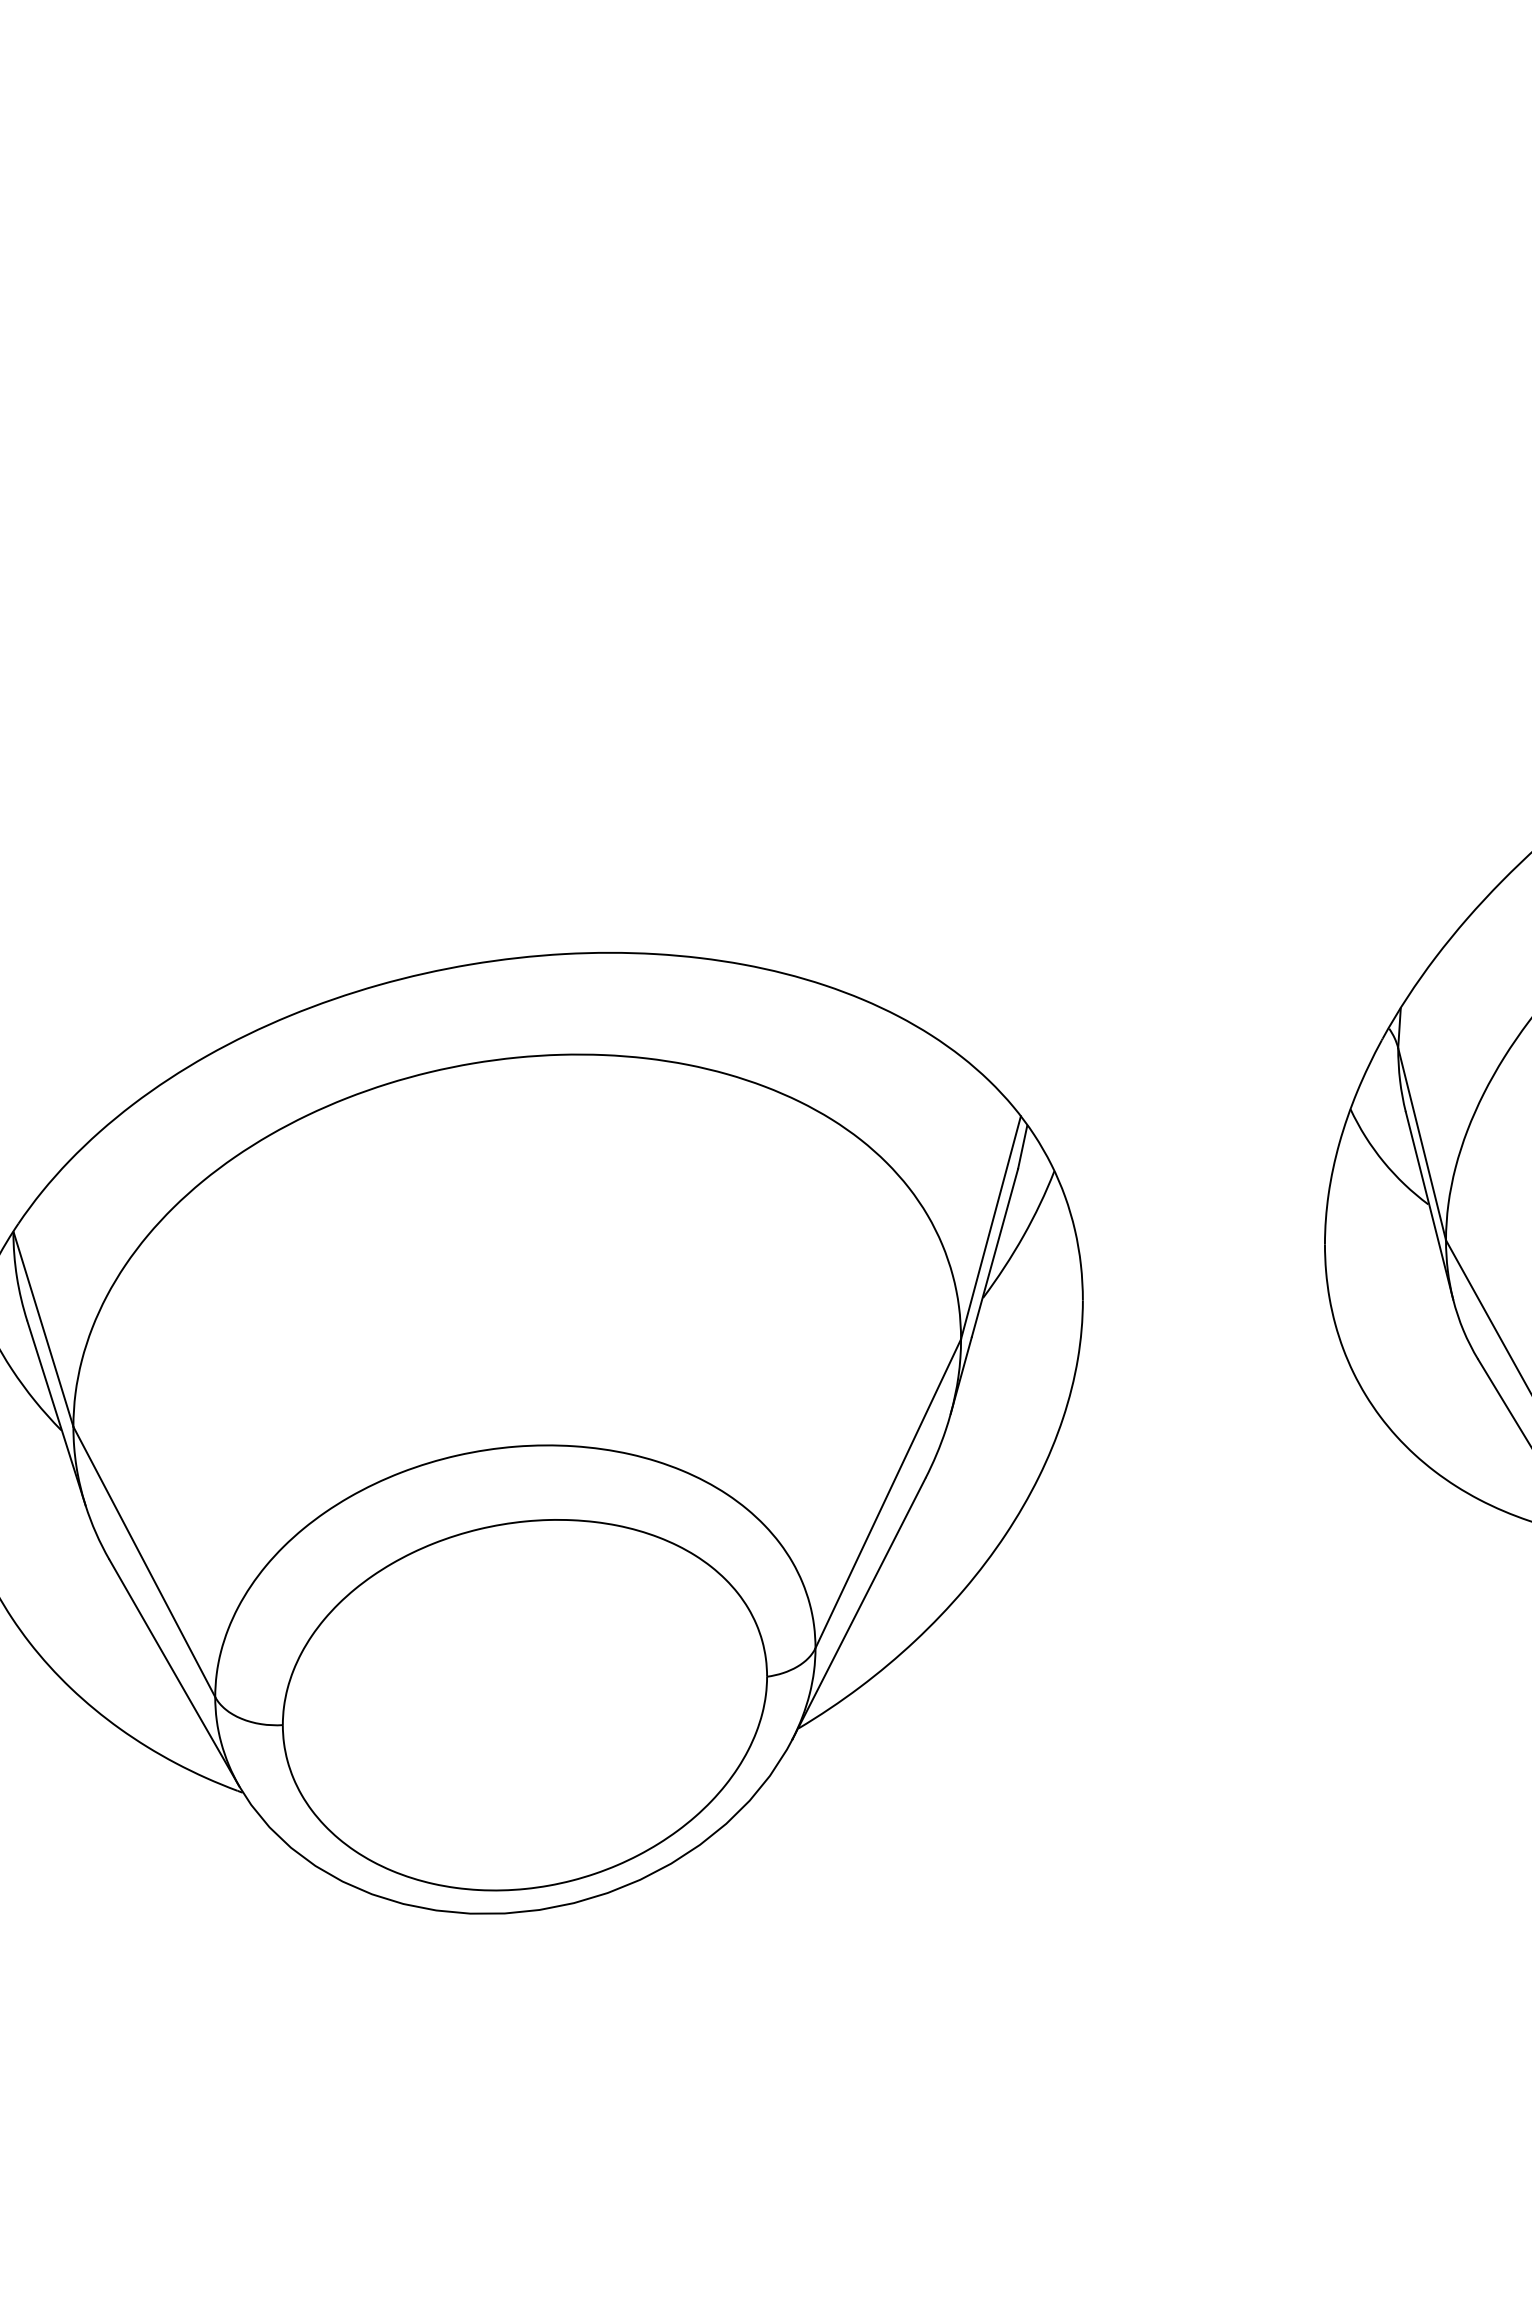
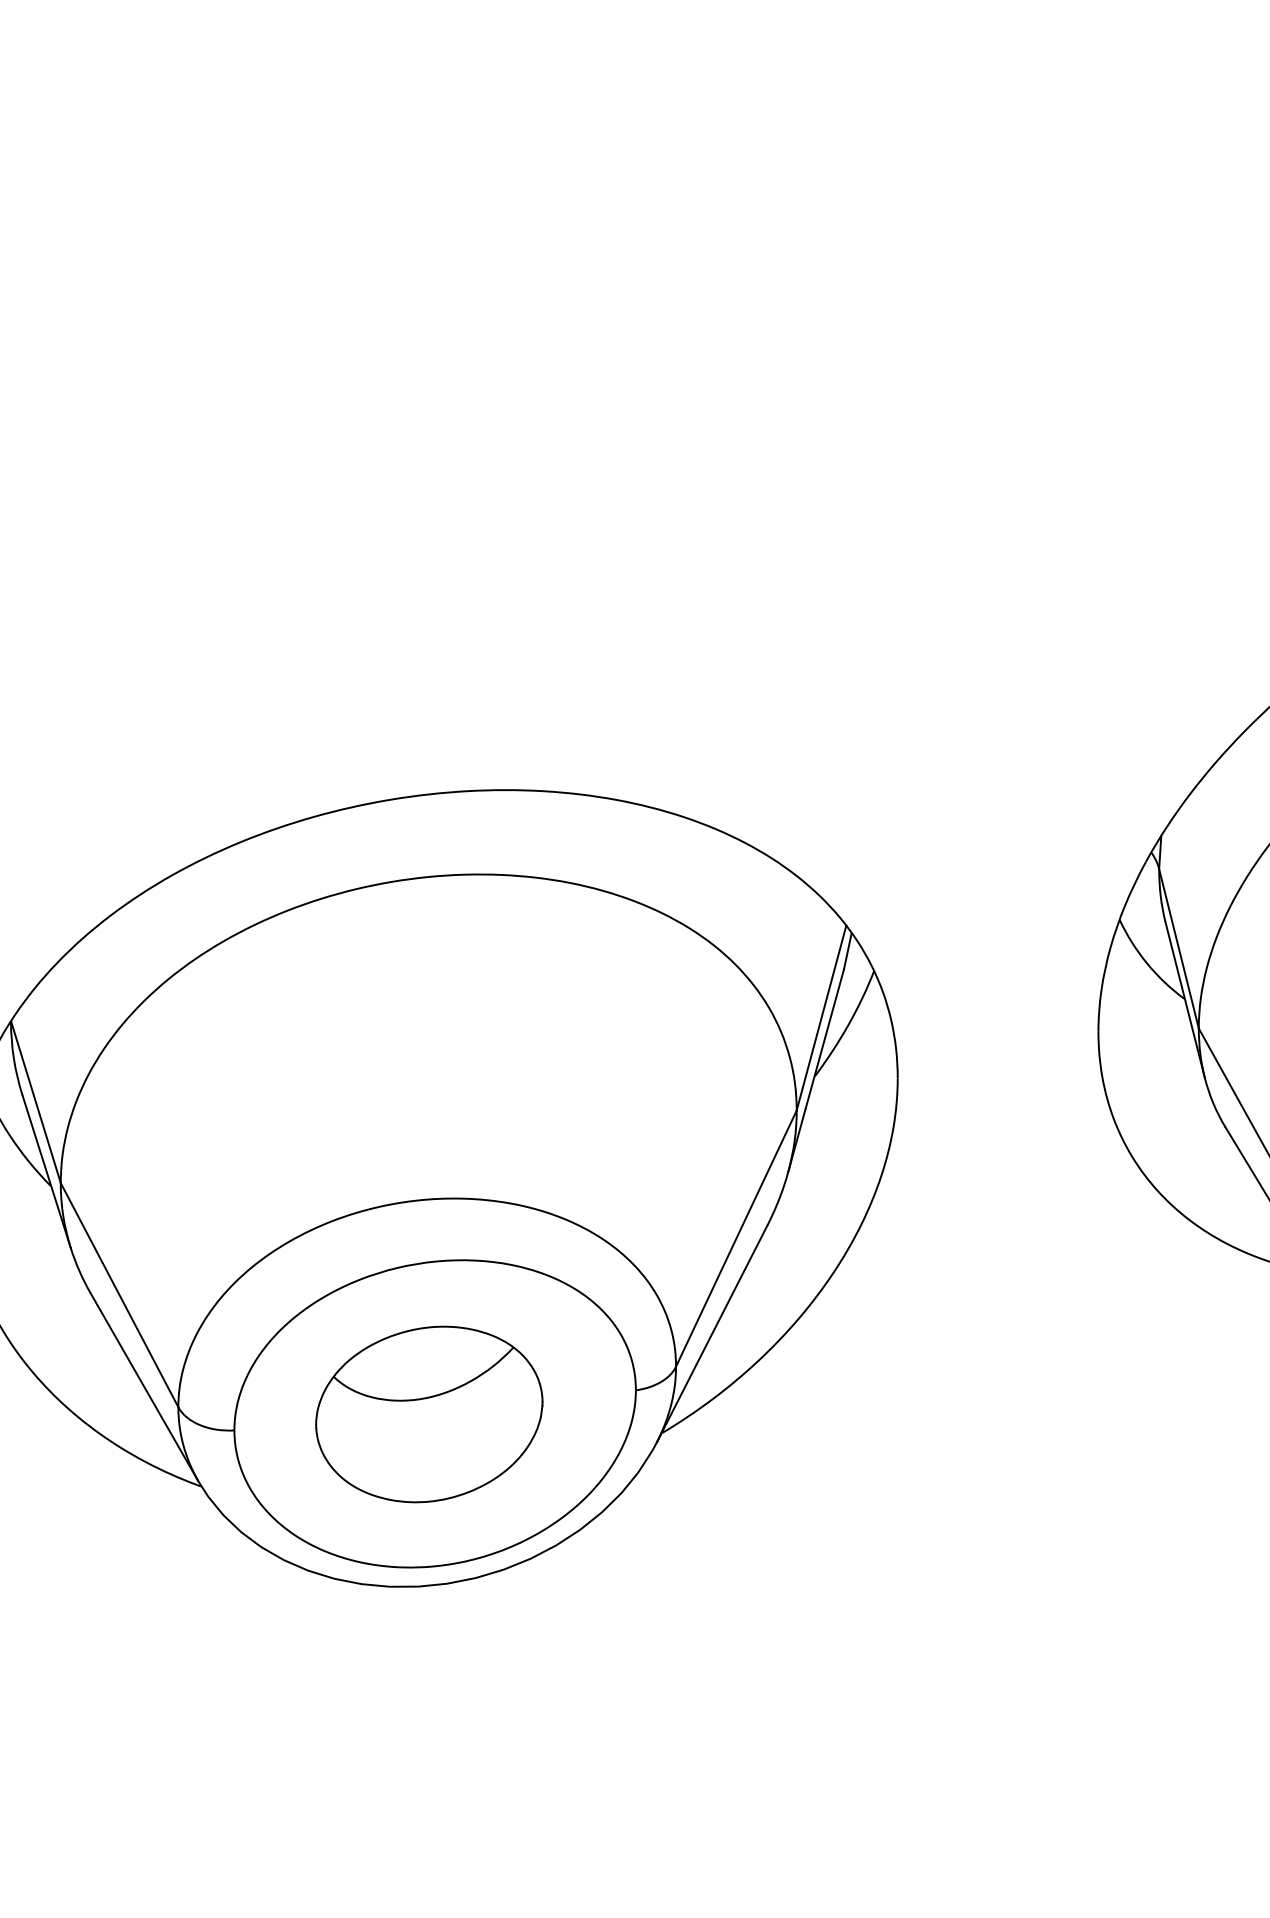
part: (517, 1705) -> (428, 1414), added

